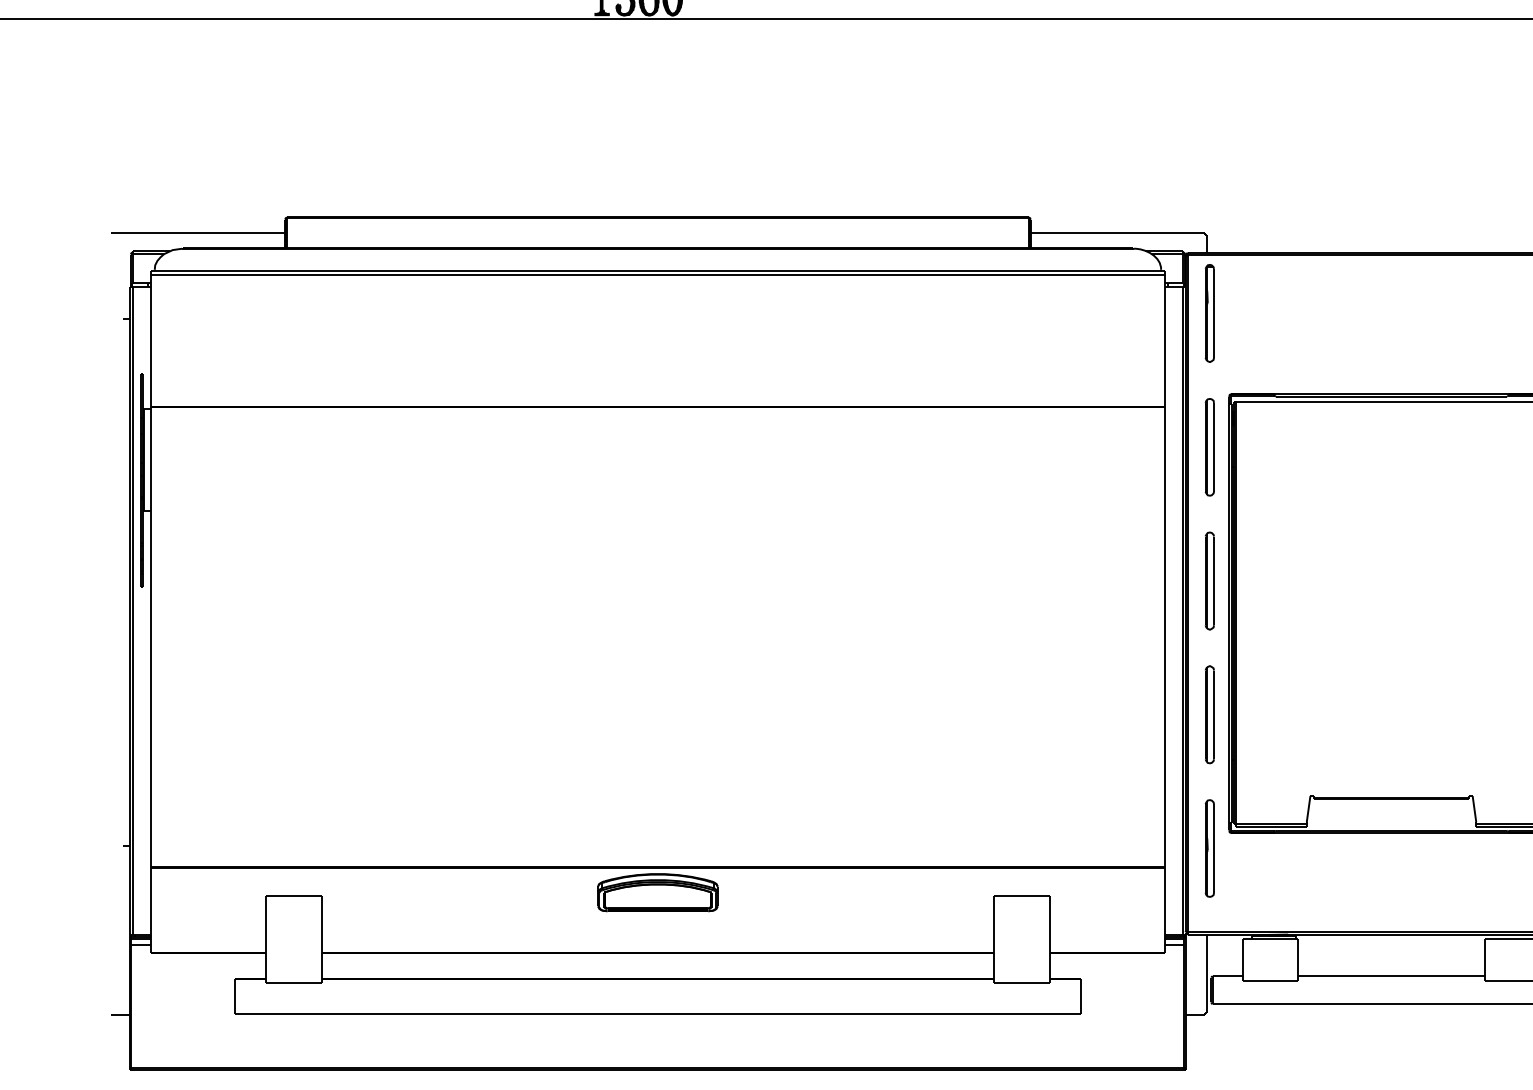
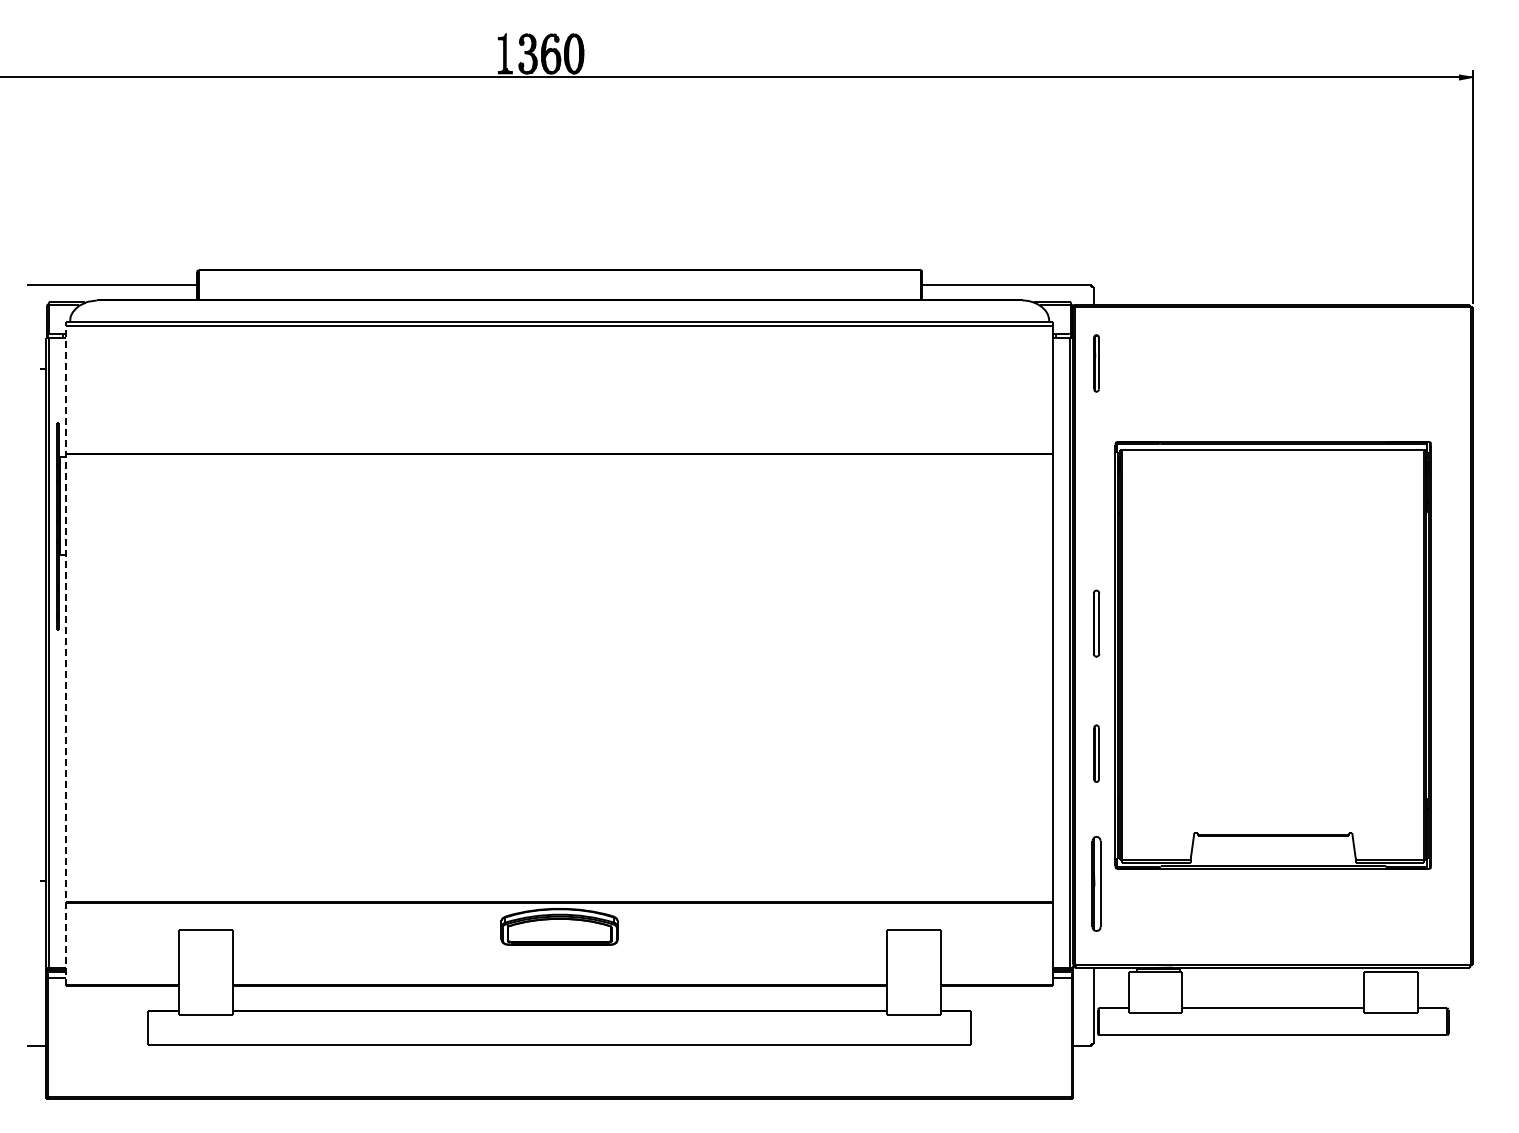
part: (1209, 313) -> (1096, 363), size x0.6
part: (1209, 447) -> (1096, 493), removed
part: (1209, 580) -> (1096, 623), size x0.7
line: (150, 611) -> (66, 653), solid -> dashed
part: (1209, 714) -> (1096, 753), size x0.6

